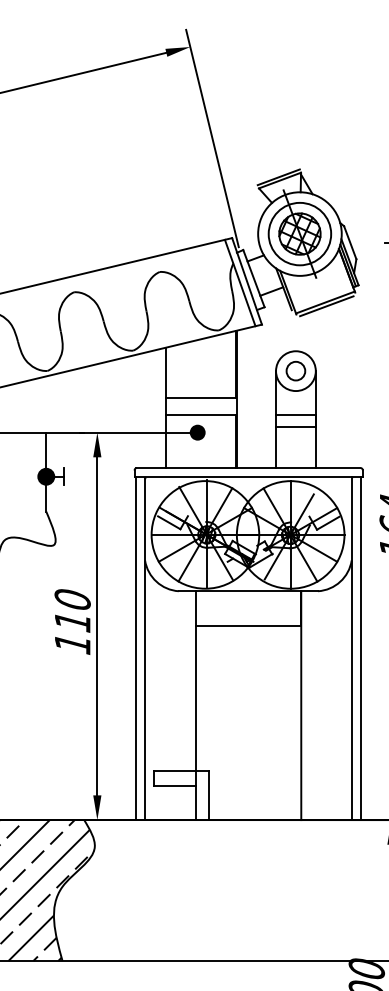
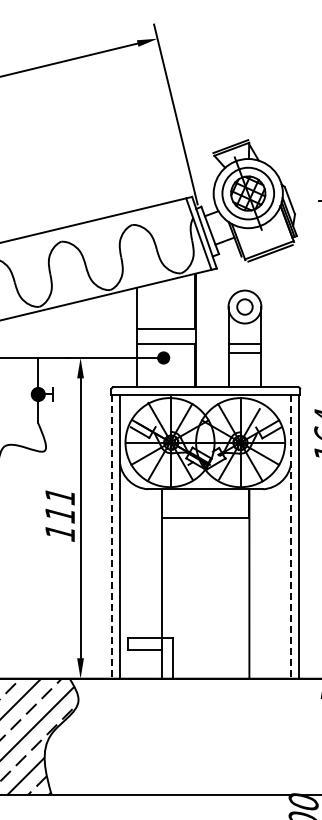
text: (73, 599) -> (60, 496), 110 -> 111
line: (135, 648) -> (112, 536), solid -> dashed
line: (352, 648) -> (291, 536), solid -> dashed

